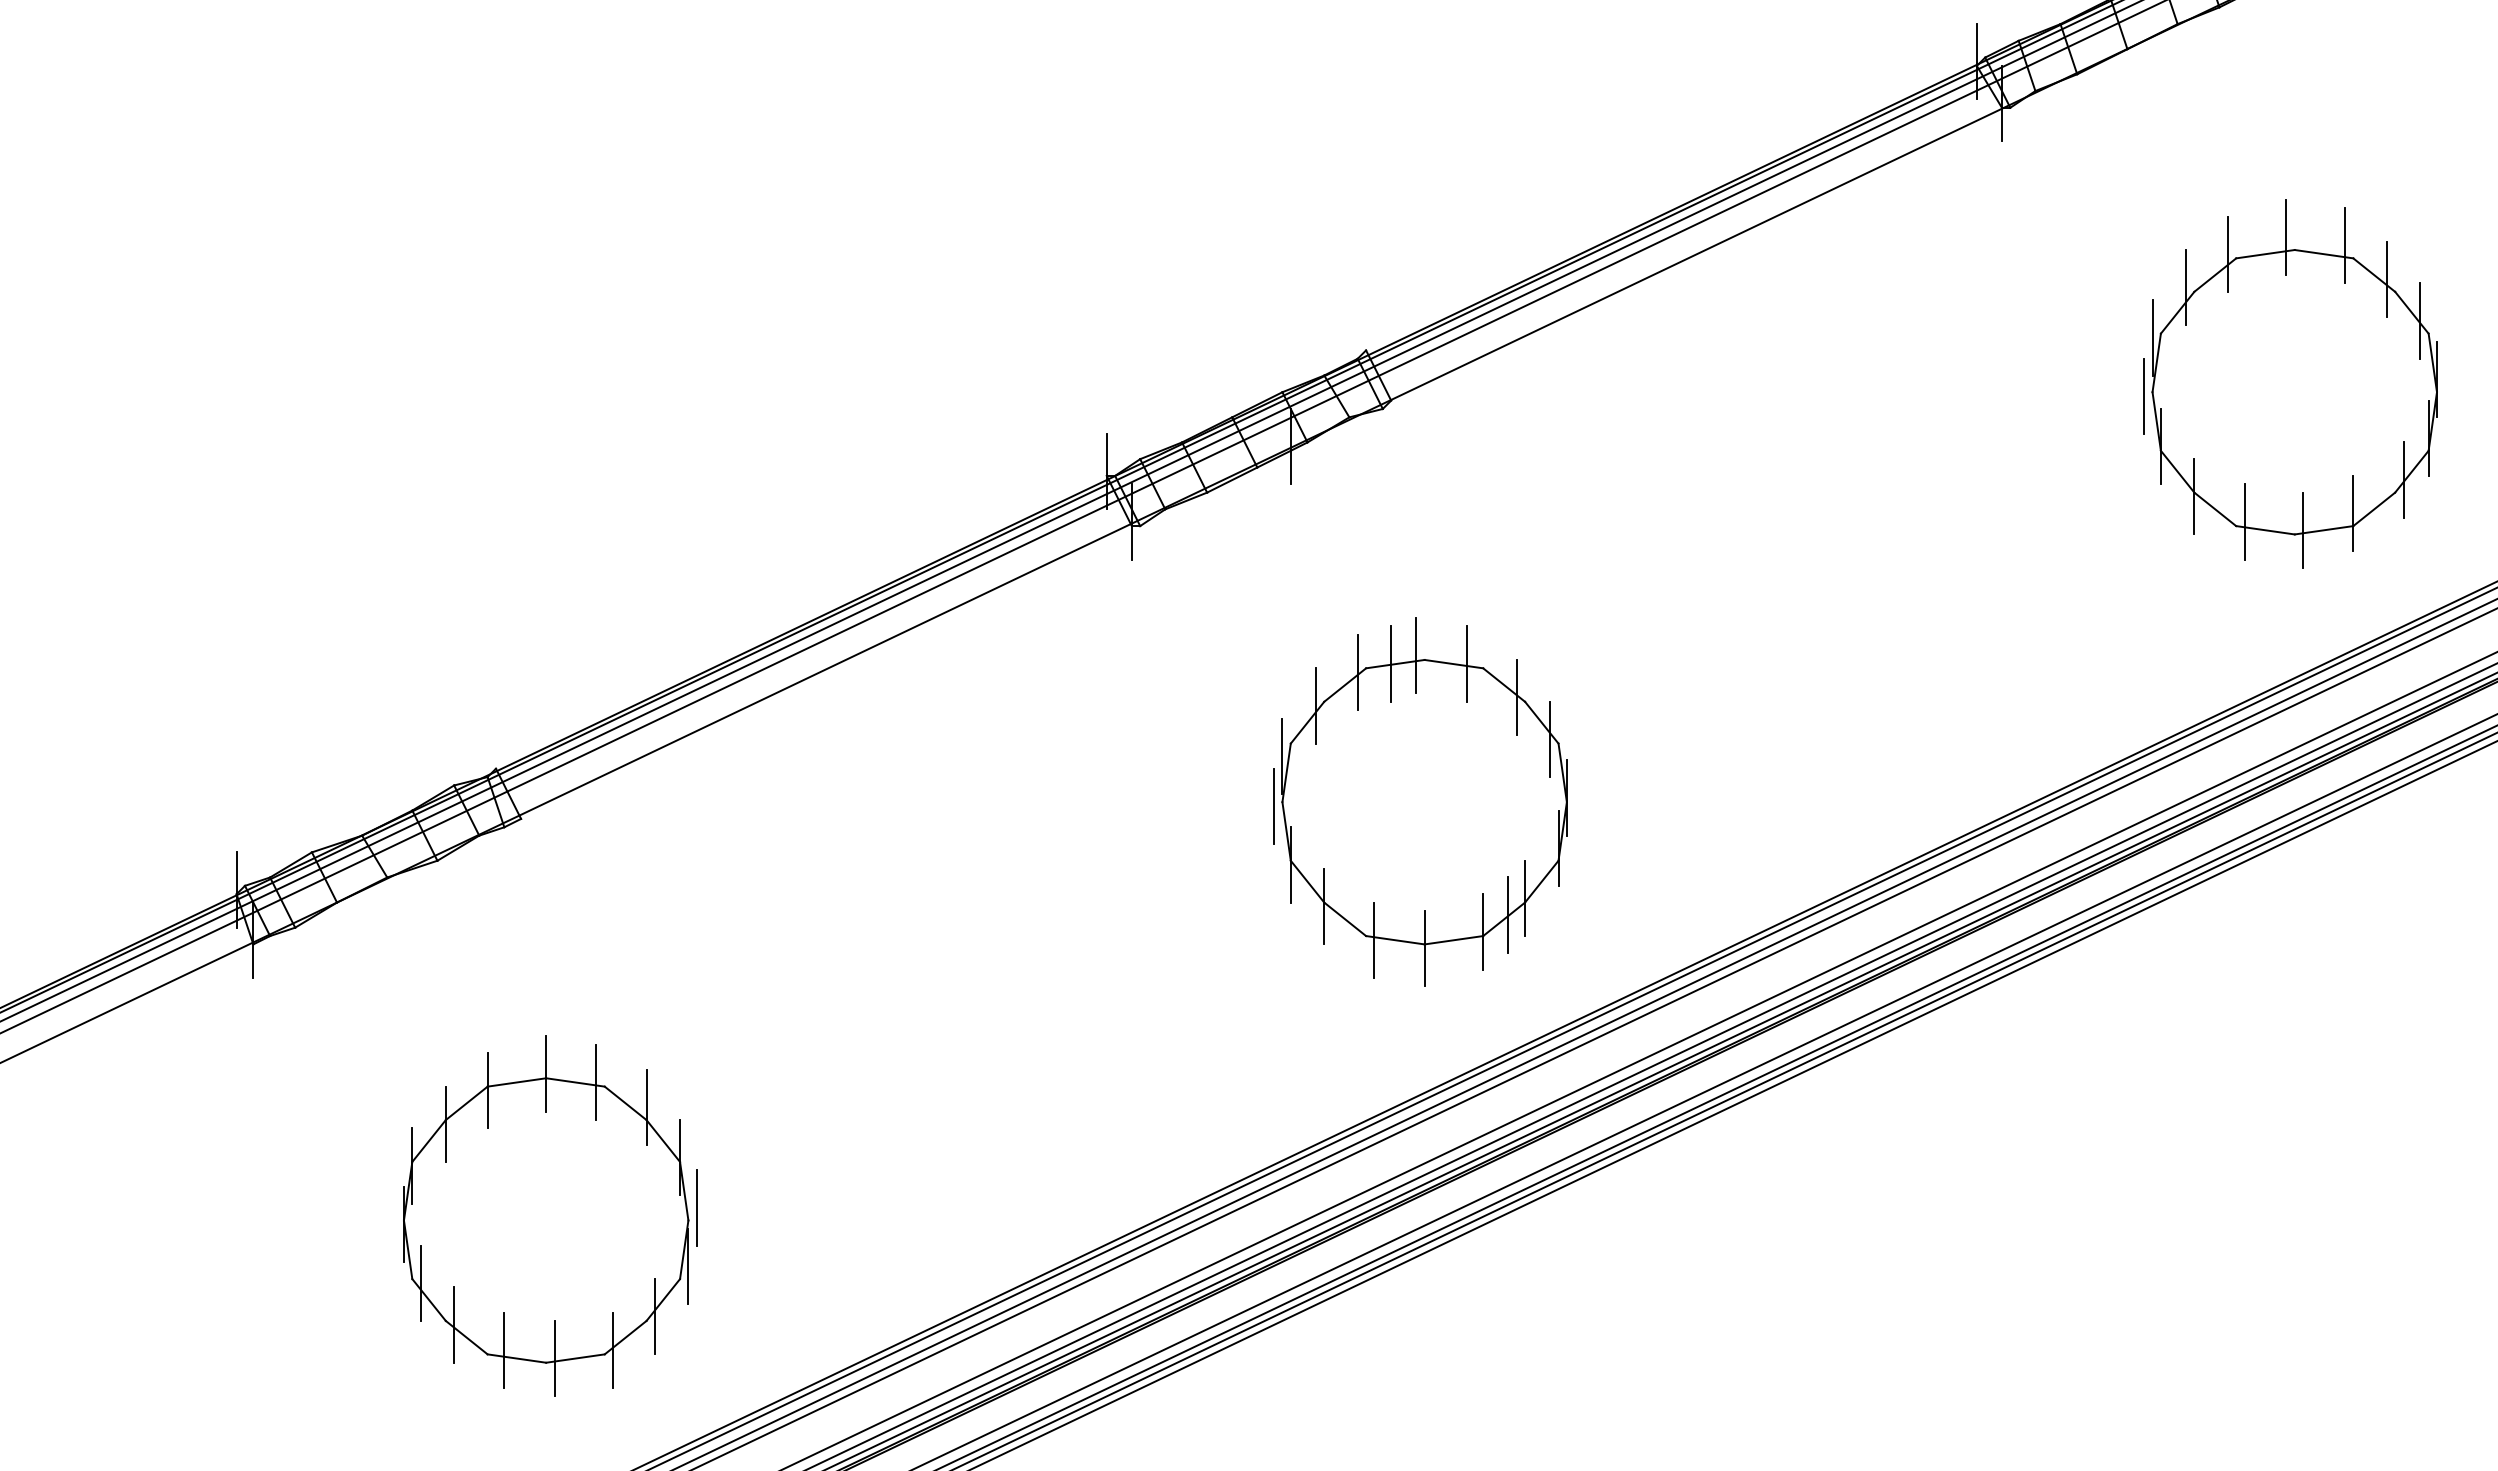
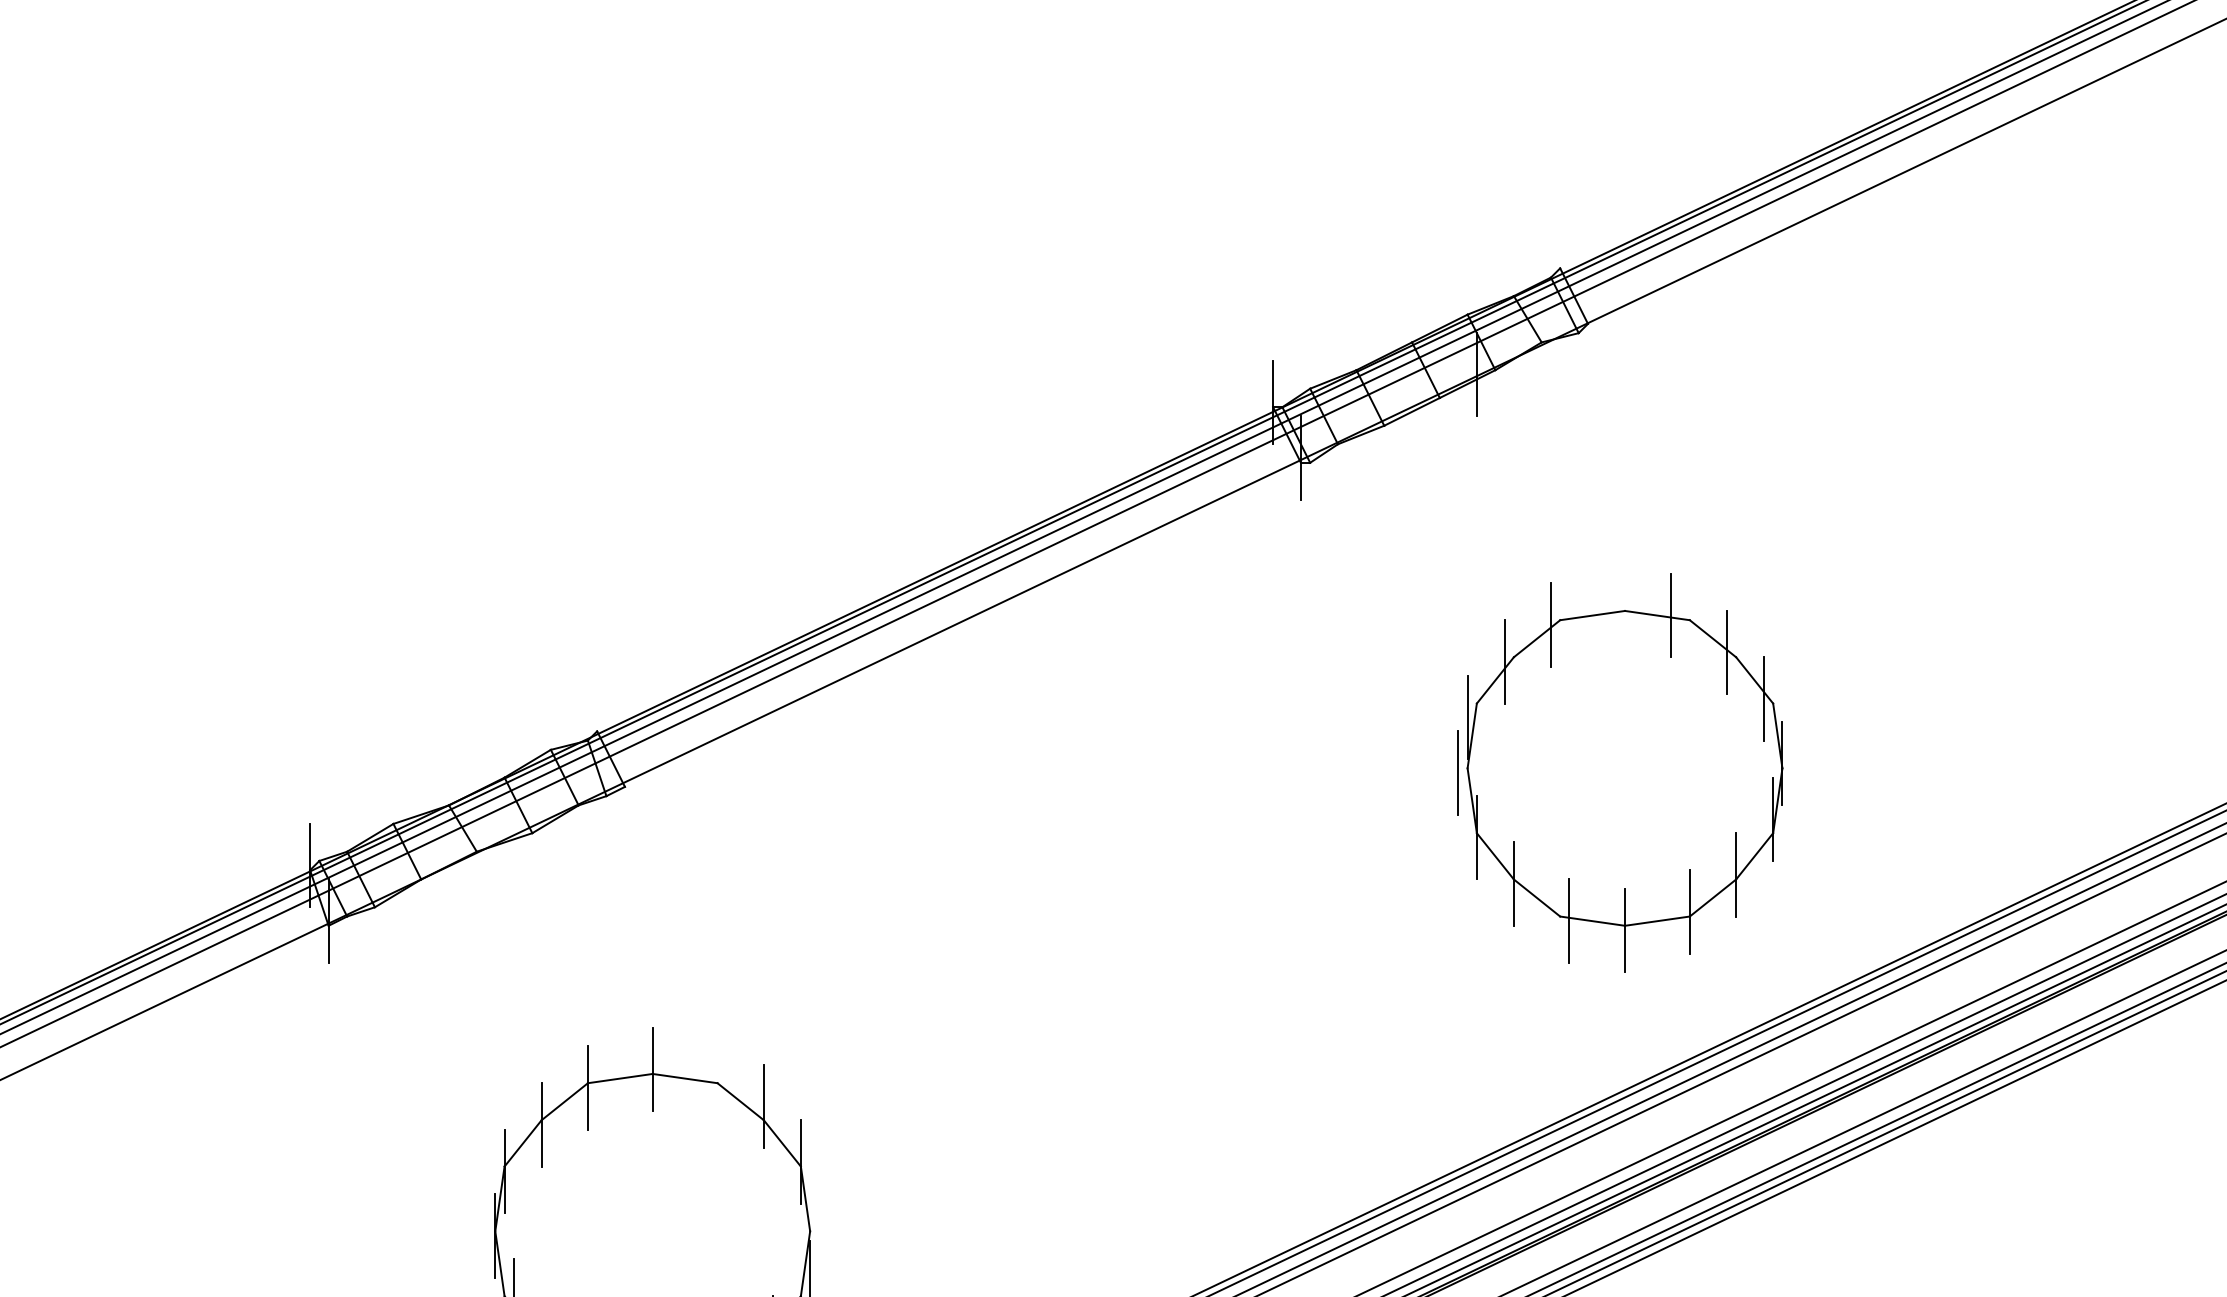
line: (1416, 655) -> (1615, 606), removed
line: (1391, 663) -> (1588, 614), removed
line: (1508, 914) -> (1717, 892), removed
line: (596, 1082) -> (708, 1078), removed
line: (696, 1207) -> (819, 1216), removed

